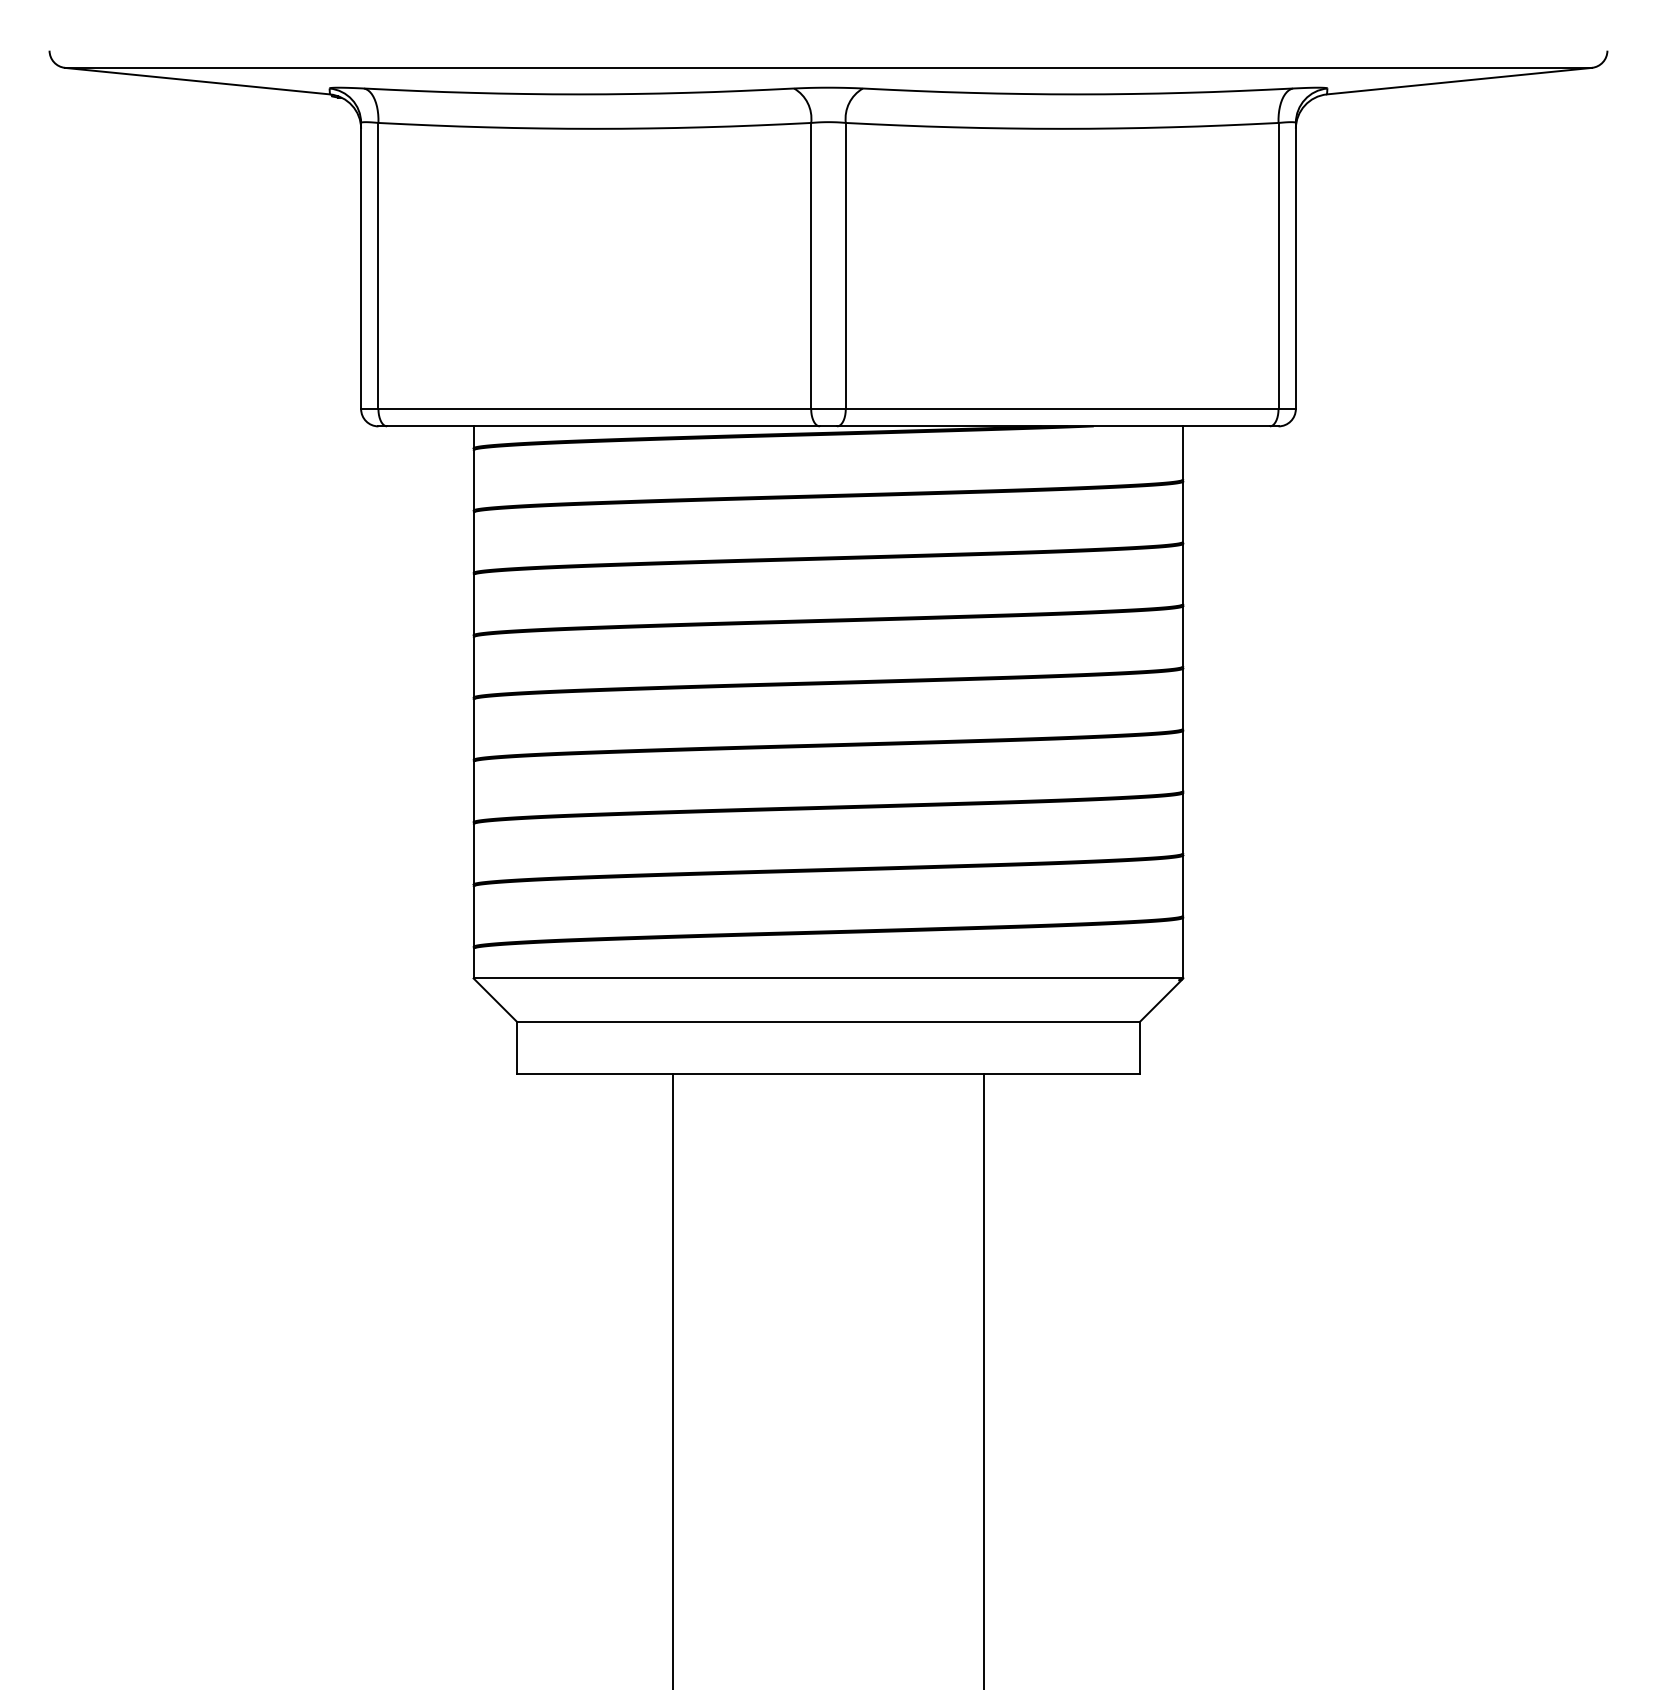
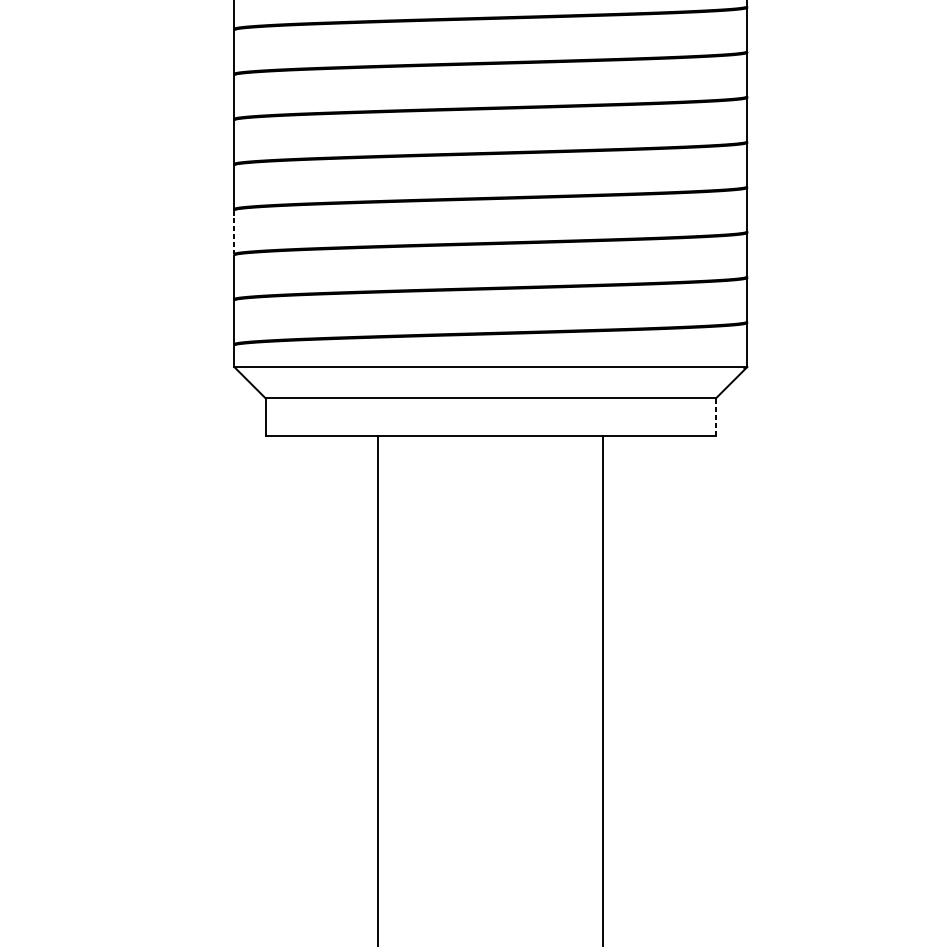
line: (473, 792) -> (234, 232), solid -> dashed
line: (1140, 1047) -> (716, 416), solid -> dashed

